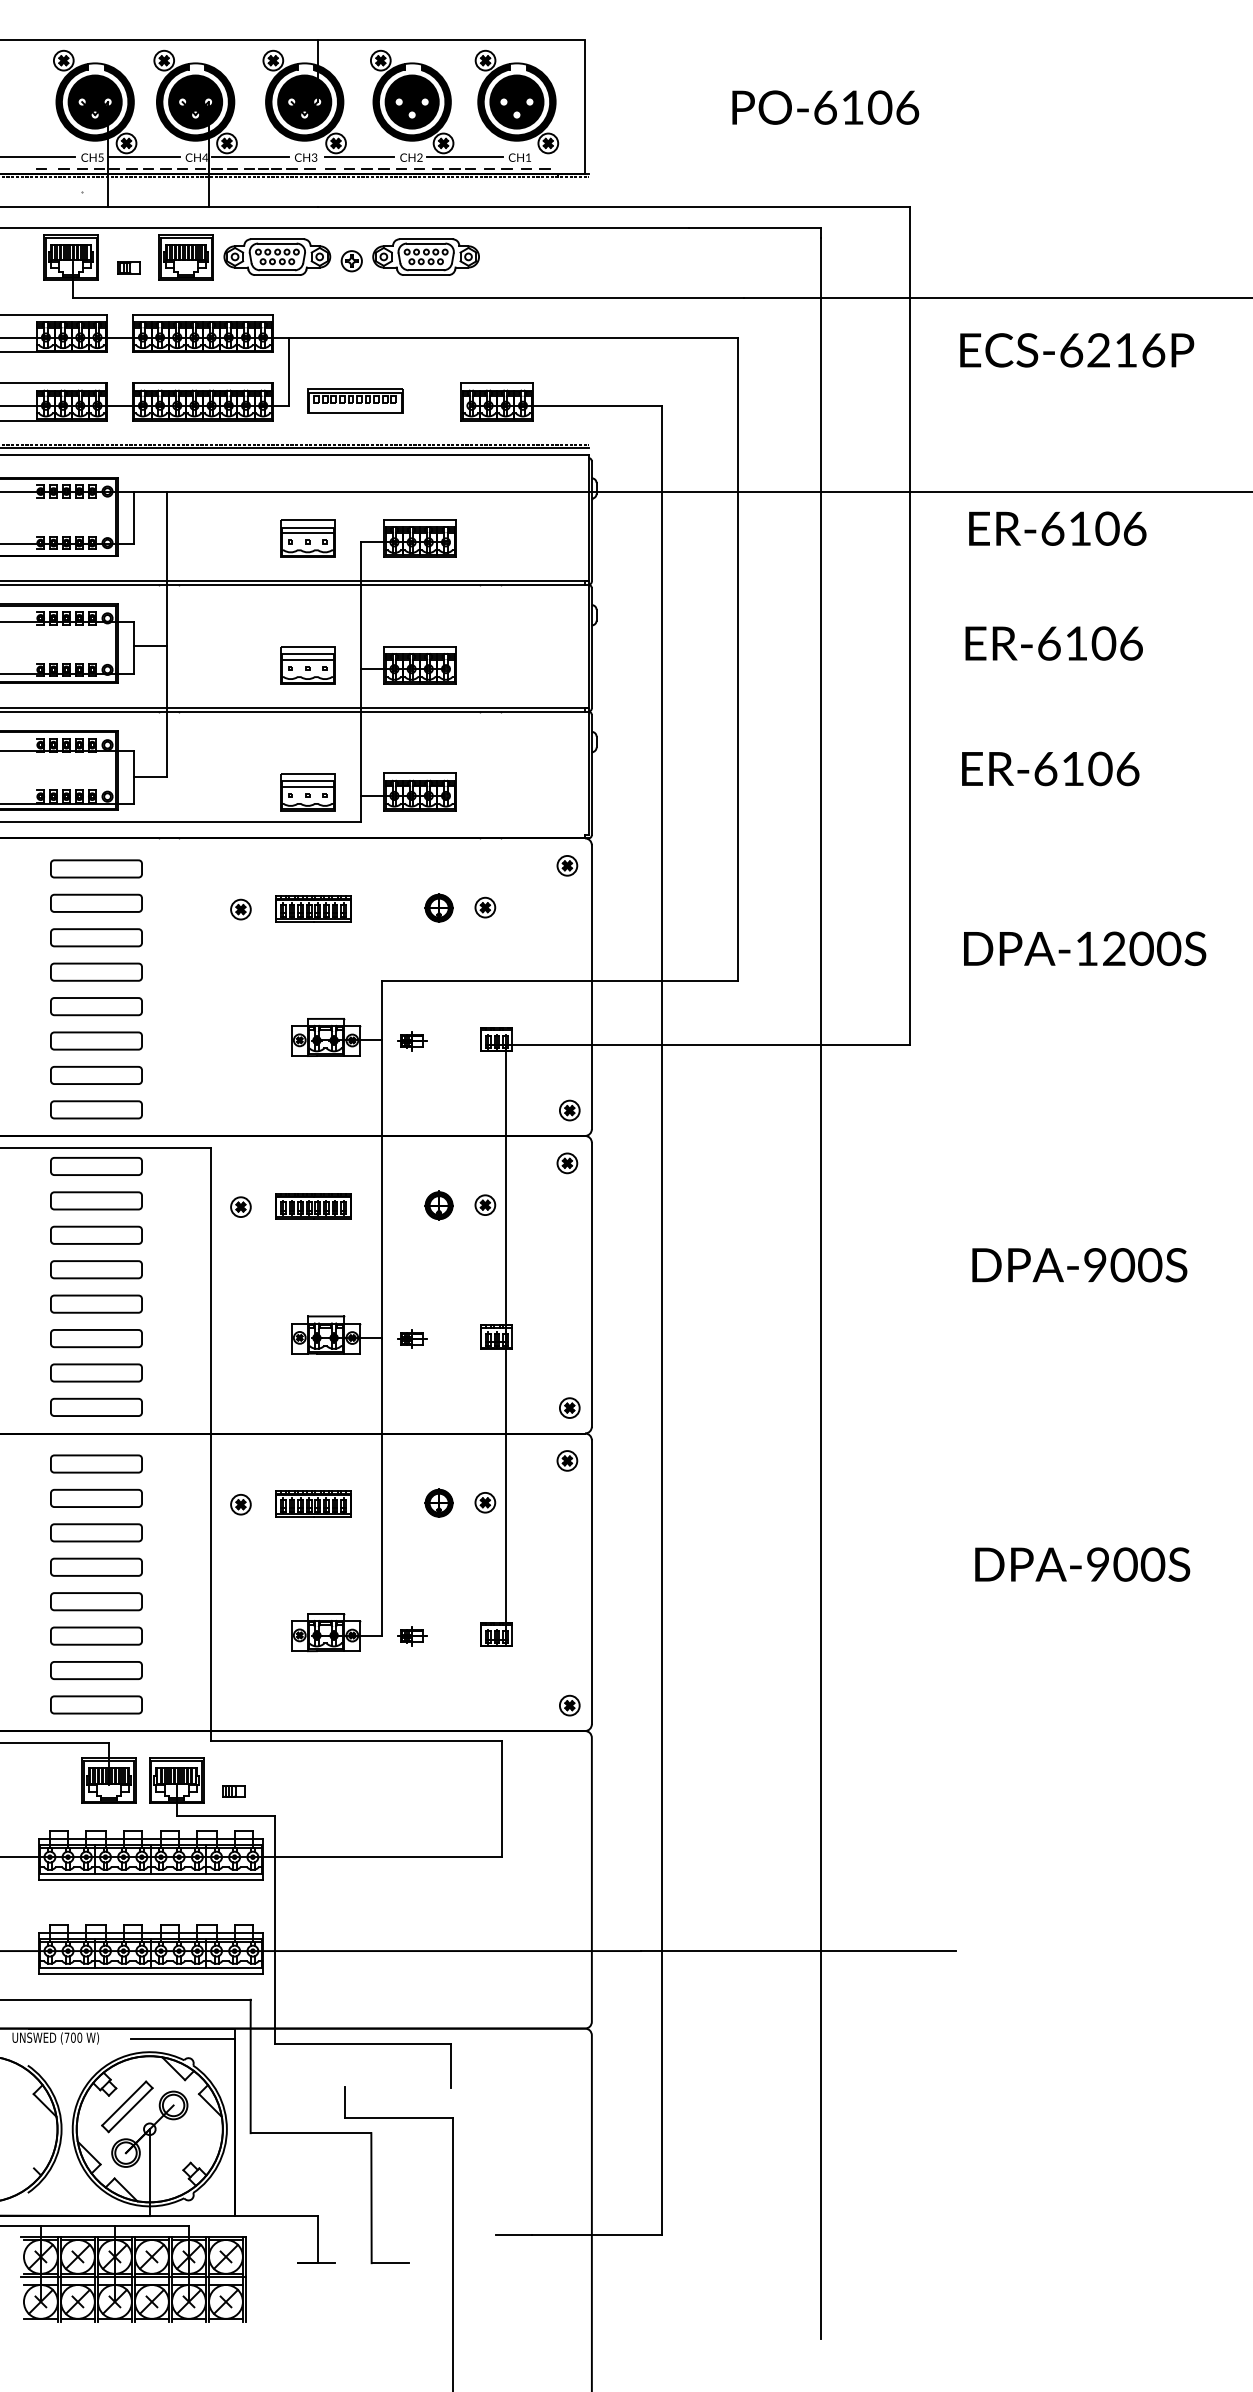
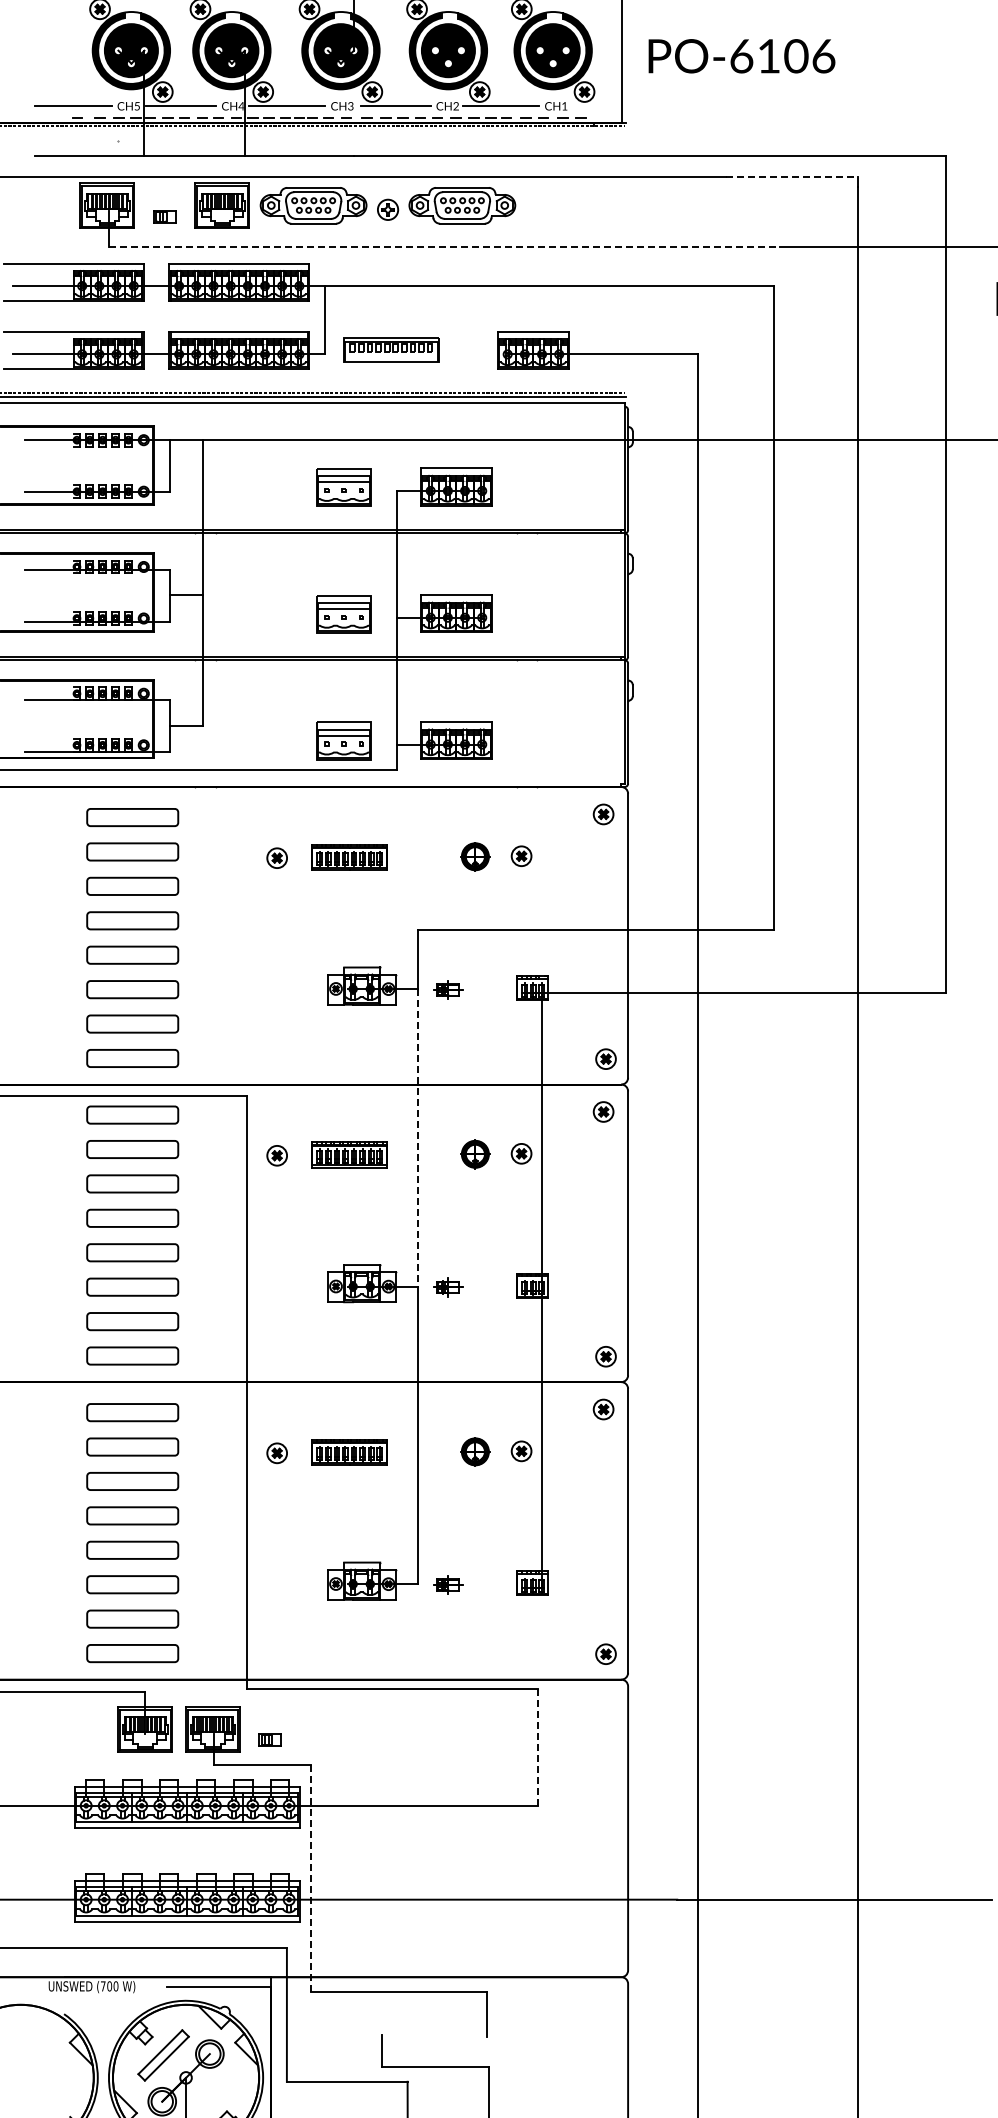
text: (825, 107) -> (741, 56), moved
line: (755, 228) -> (791, 177), solid -> dashed
line: (408, 298) -> (444, 247), solid -> dashed
line: (381, 1190) -> (417, 1139), solid -> dashed
line: (501, 1798) -> (537, 1747), solid -> dashed
line: (275, 1930) -> (311, 1879), solid -> dashed

